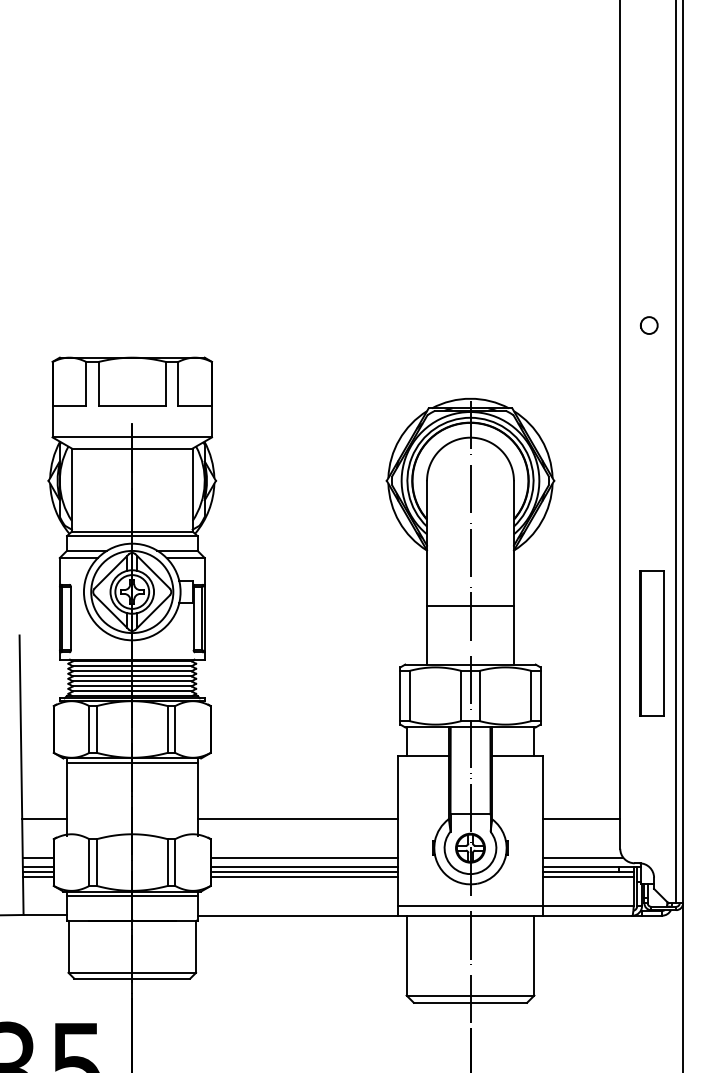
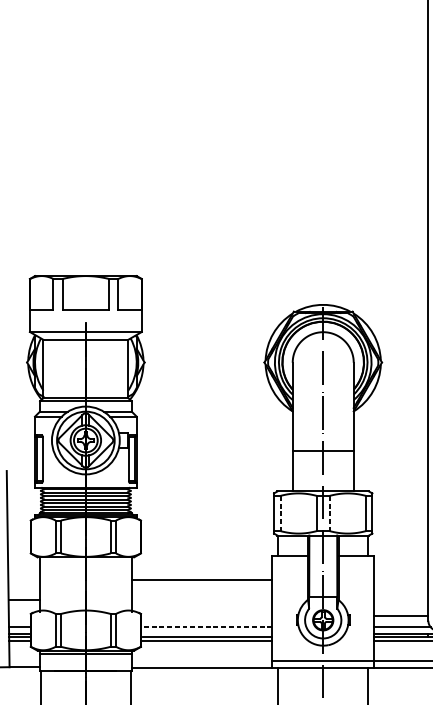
line: (409, 696) -> (280, 513), solid -> dashed
line: (479, 696) -> (329, 513), solid -> dashed
line: (132, 763) -> (86, 560), removed
line: (298, 819) -> (202, 580), moved
line: (581, 819) -> (401, 616), moved
line: (304, 857) -> (206, 626), solid -> dashed
line: (304, 867) -> (206, 633), removed

